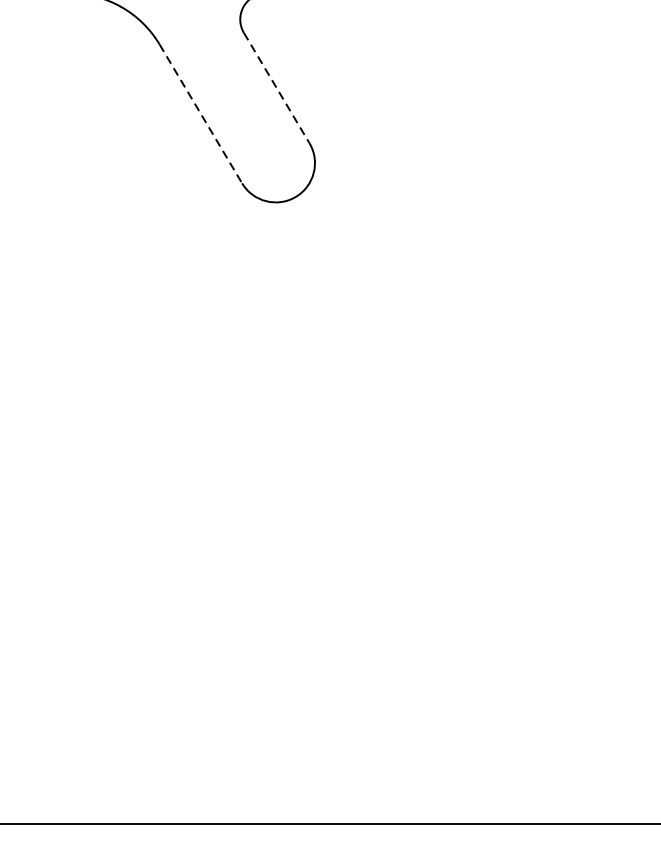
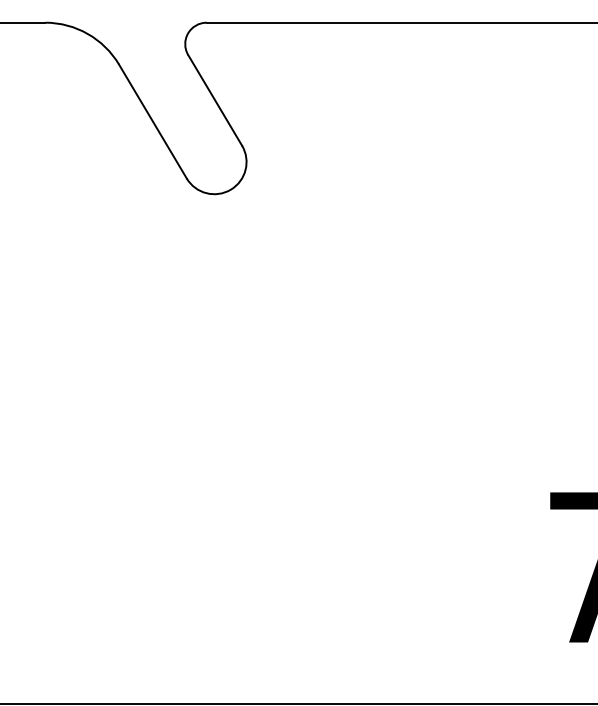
line: (277, 88) -> (215, 100), dashed -> solid
line: (201, 115) -> (153, 122), dashed -> solid

